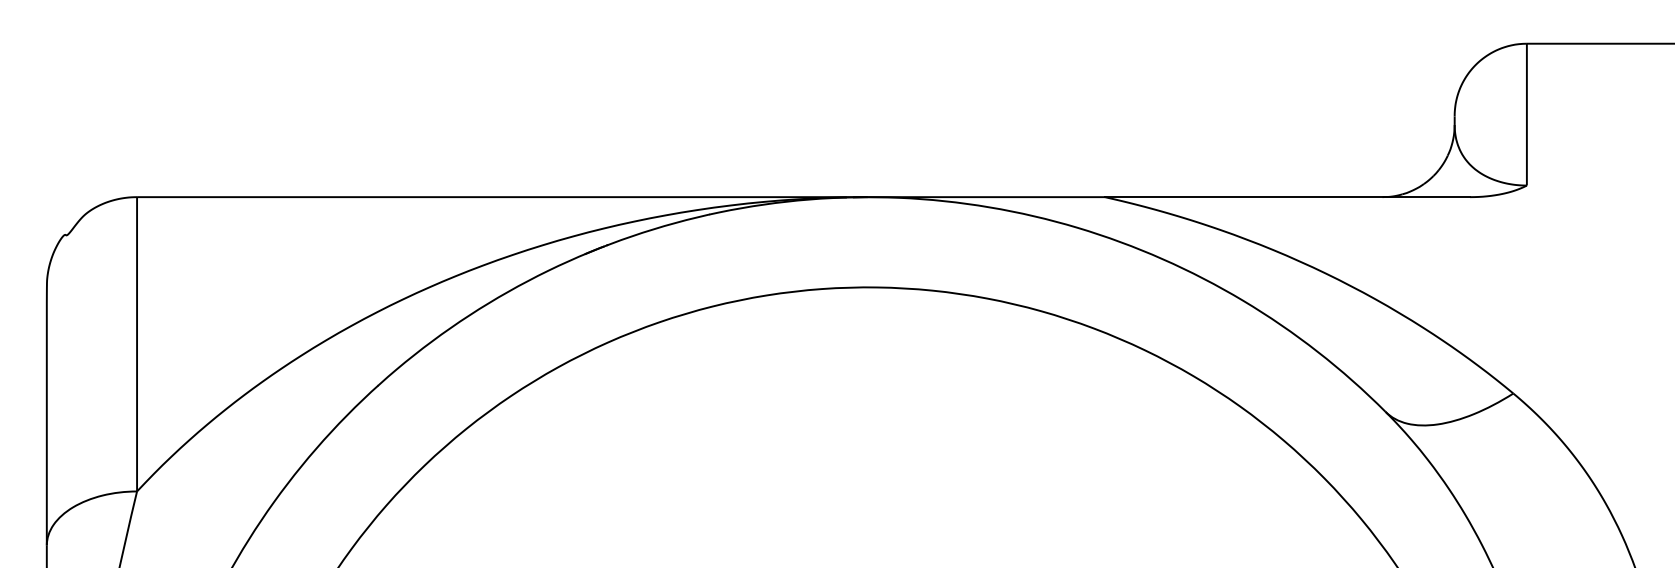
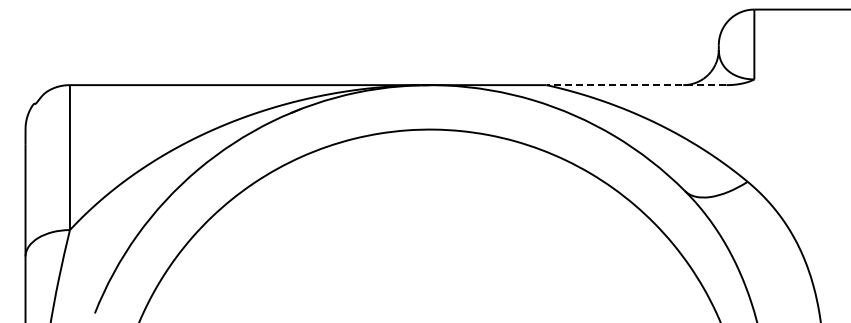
line: (1287, 197) -> (636, 85), solid -> dashed

